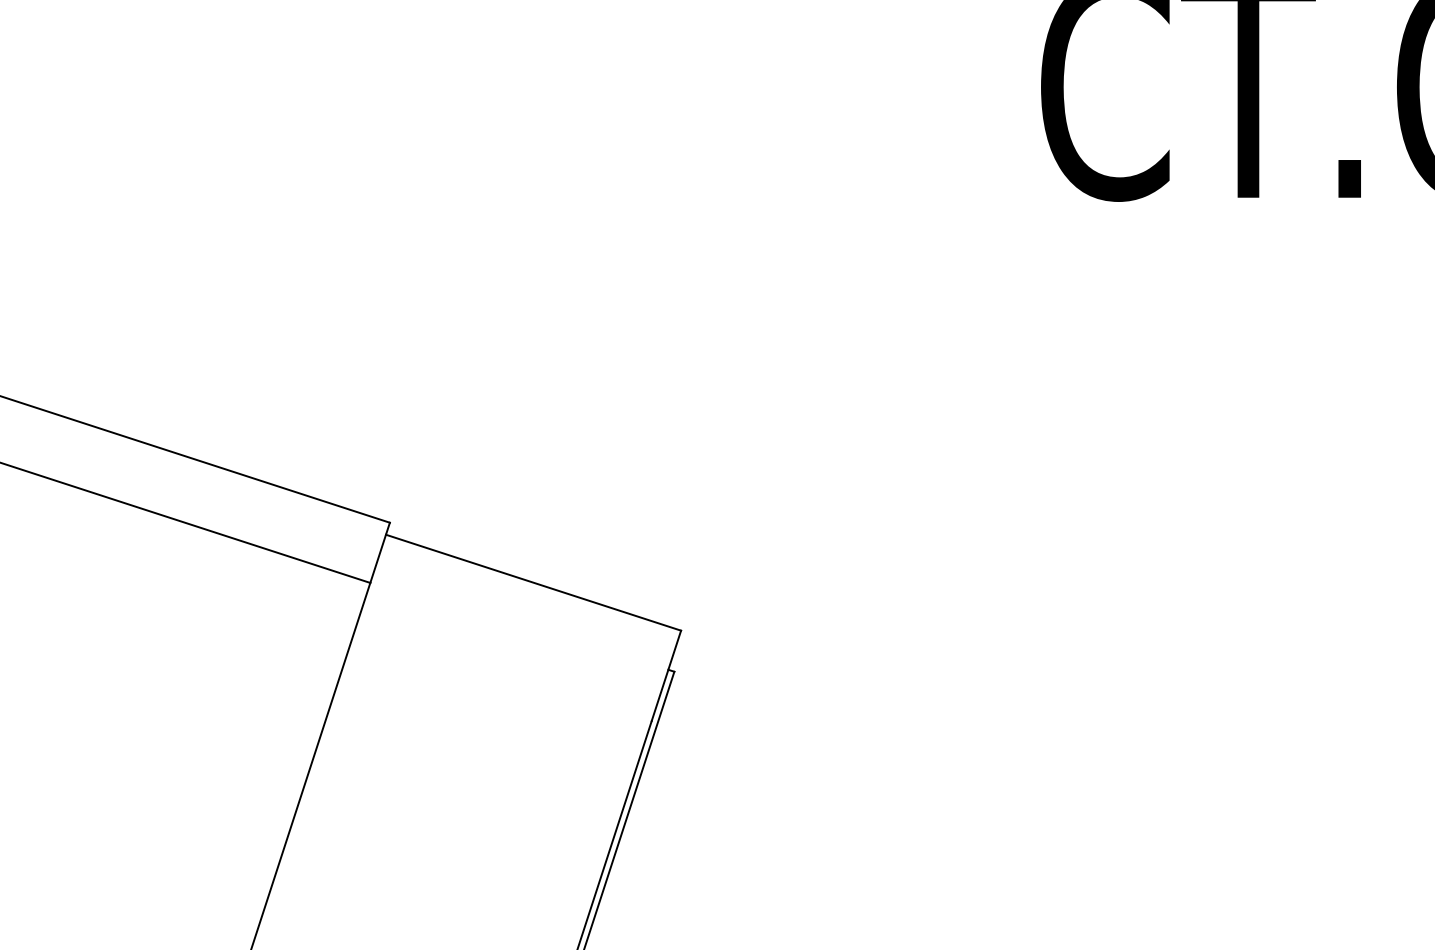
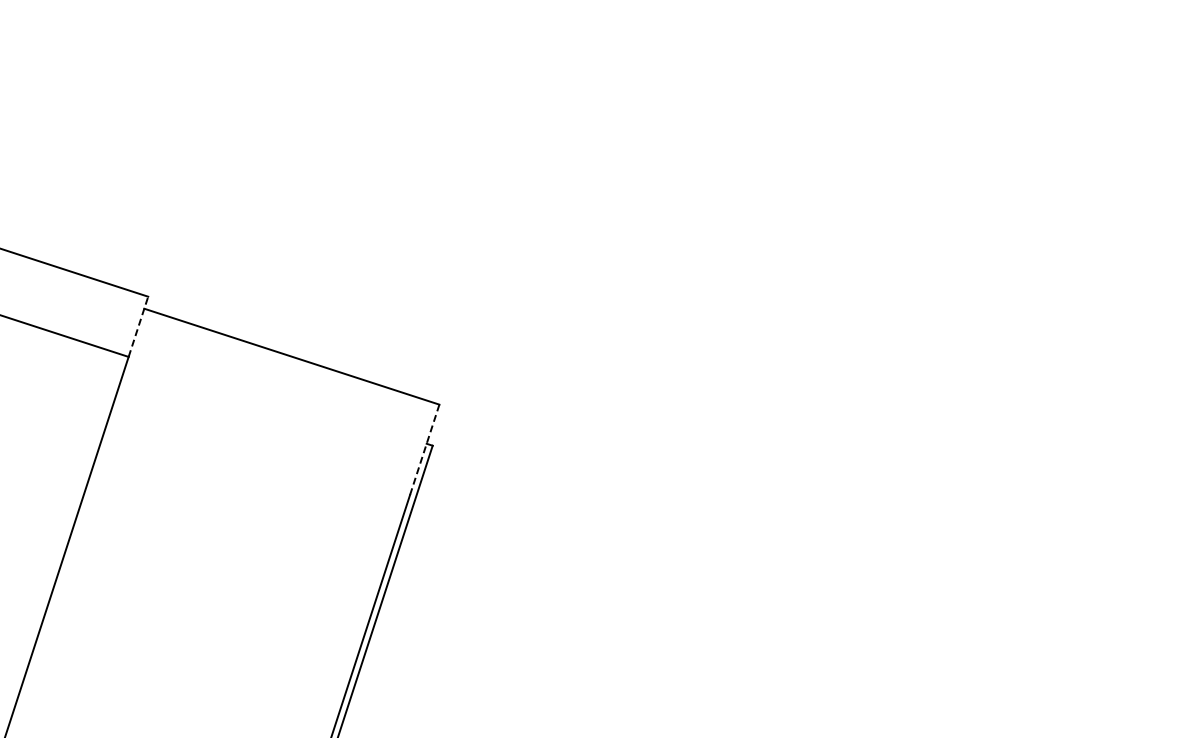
line: (380, 552) -> (138, 326), solid -> dashed
line: (666, 676) -> (424, 450), solid -> dashed

